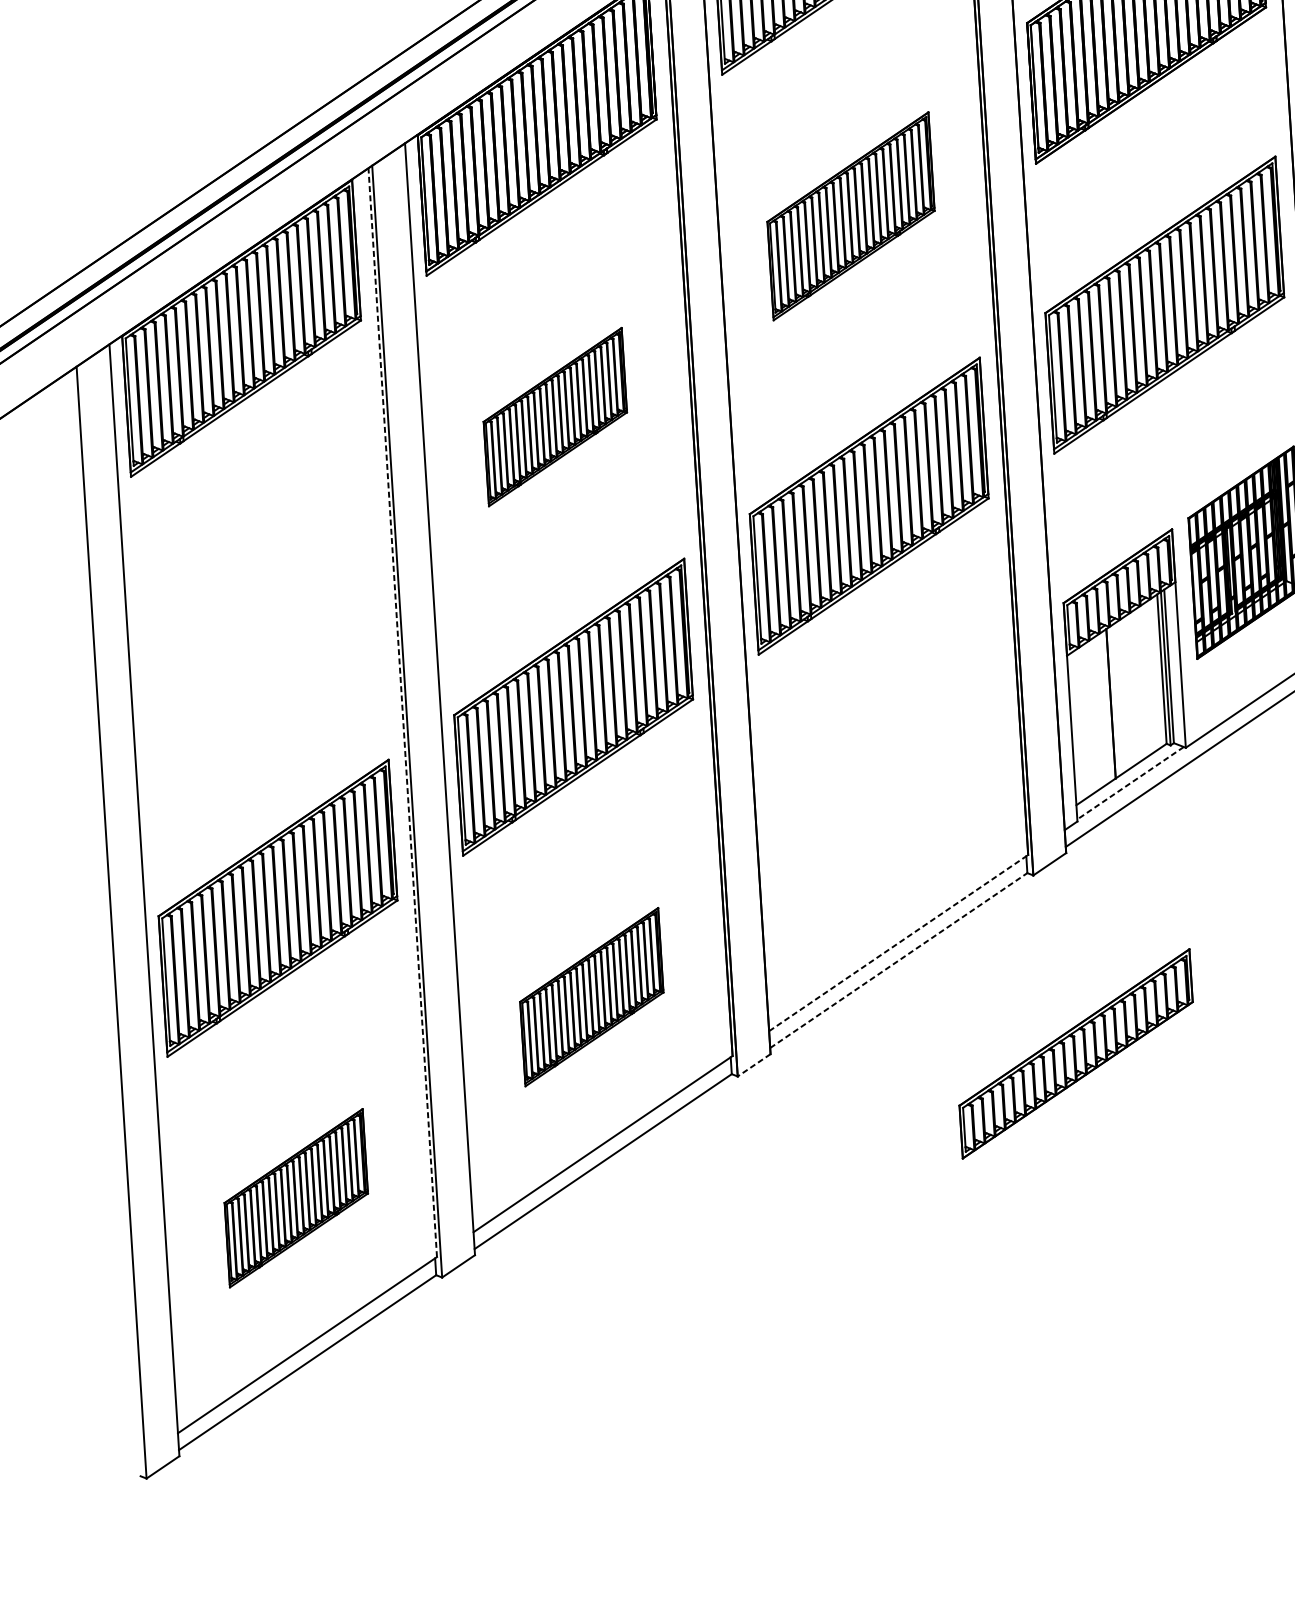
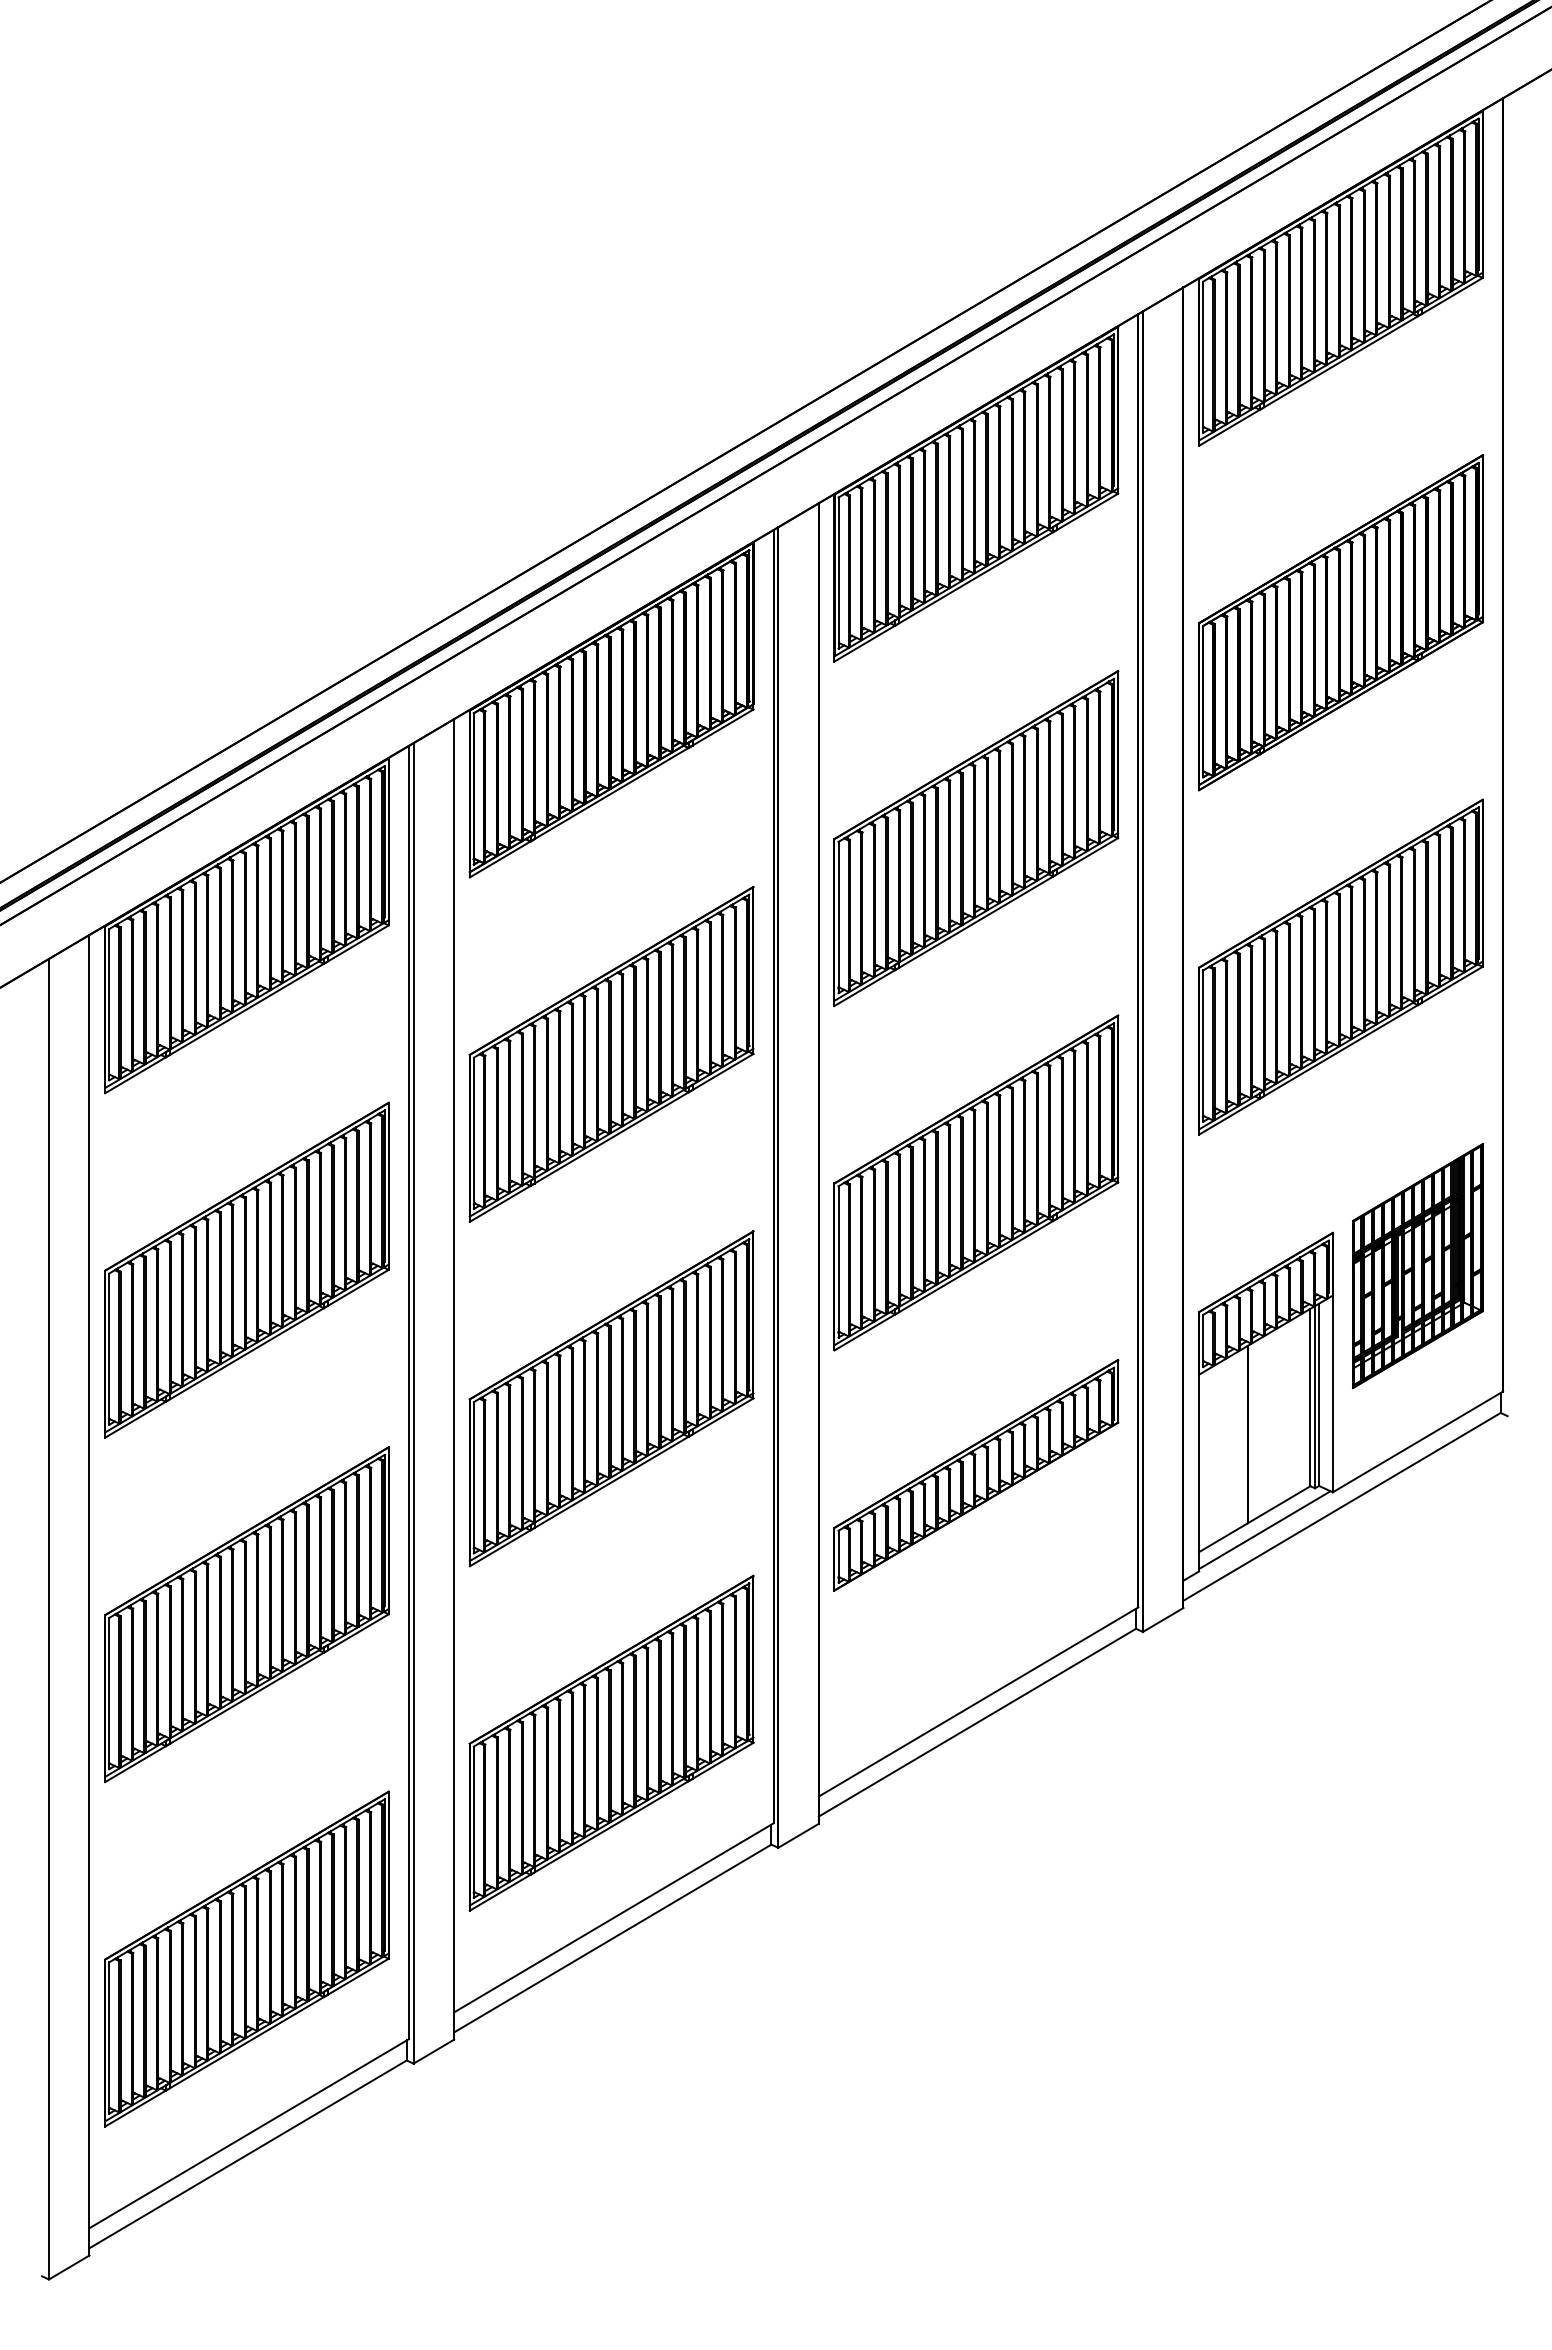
part: (851, 216) -> (976, 838), size x1.43
part: (555, 416) -> (611, 1053), size x1.67
part: (259, 617) -> (246, 1269), added
line: (403, 712) -> (409, 1392), dashed -> solid
line: (1130, 783) -> (1264, 1530), dashed -> solid
line: (898, 942) -> (978, 1701), dashed -> solid
line: (898, 960) -> (977, 1722), dashed -> solid
part: (591, 996) -> (611, 1742), size x1.67
part: (1076, 1053) -> (976, 1474), moved
line: (754, 1065) -> (798, 1835), dashed -> solid
part: (295, 1197) -> (246, 1958), size x1.67

